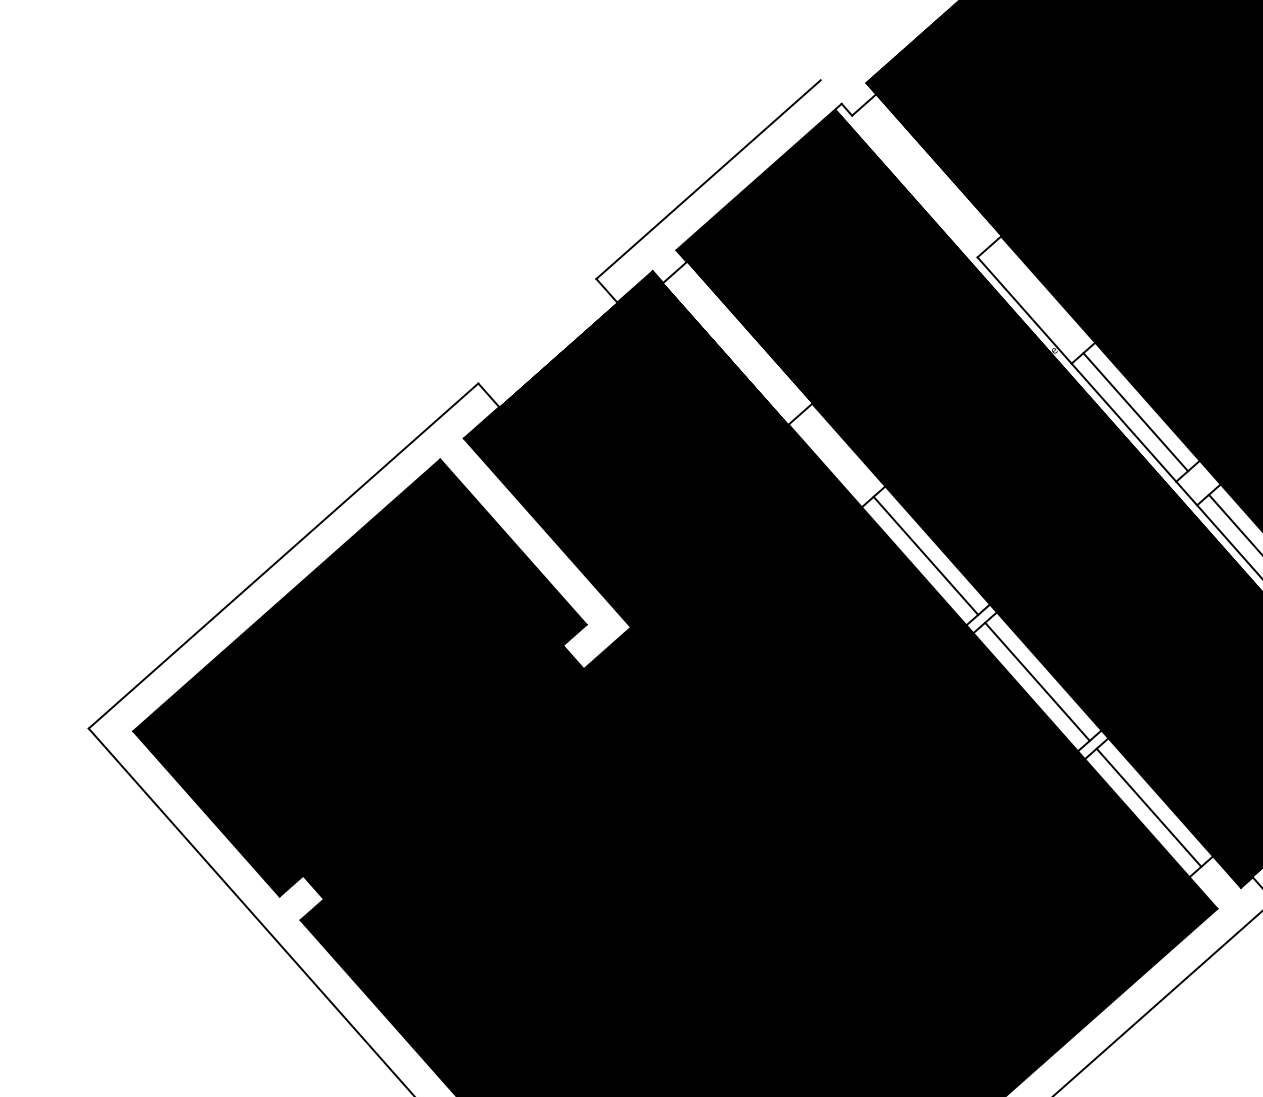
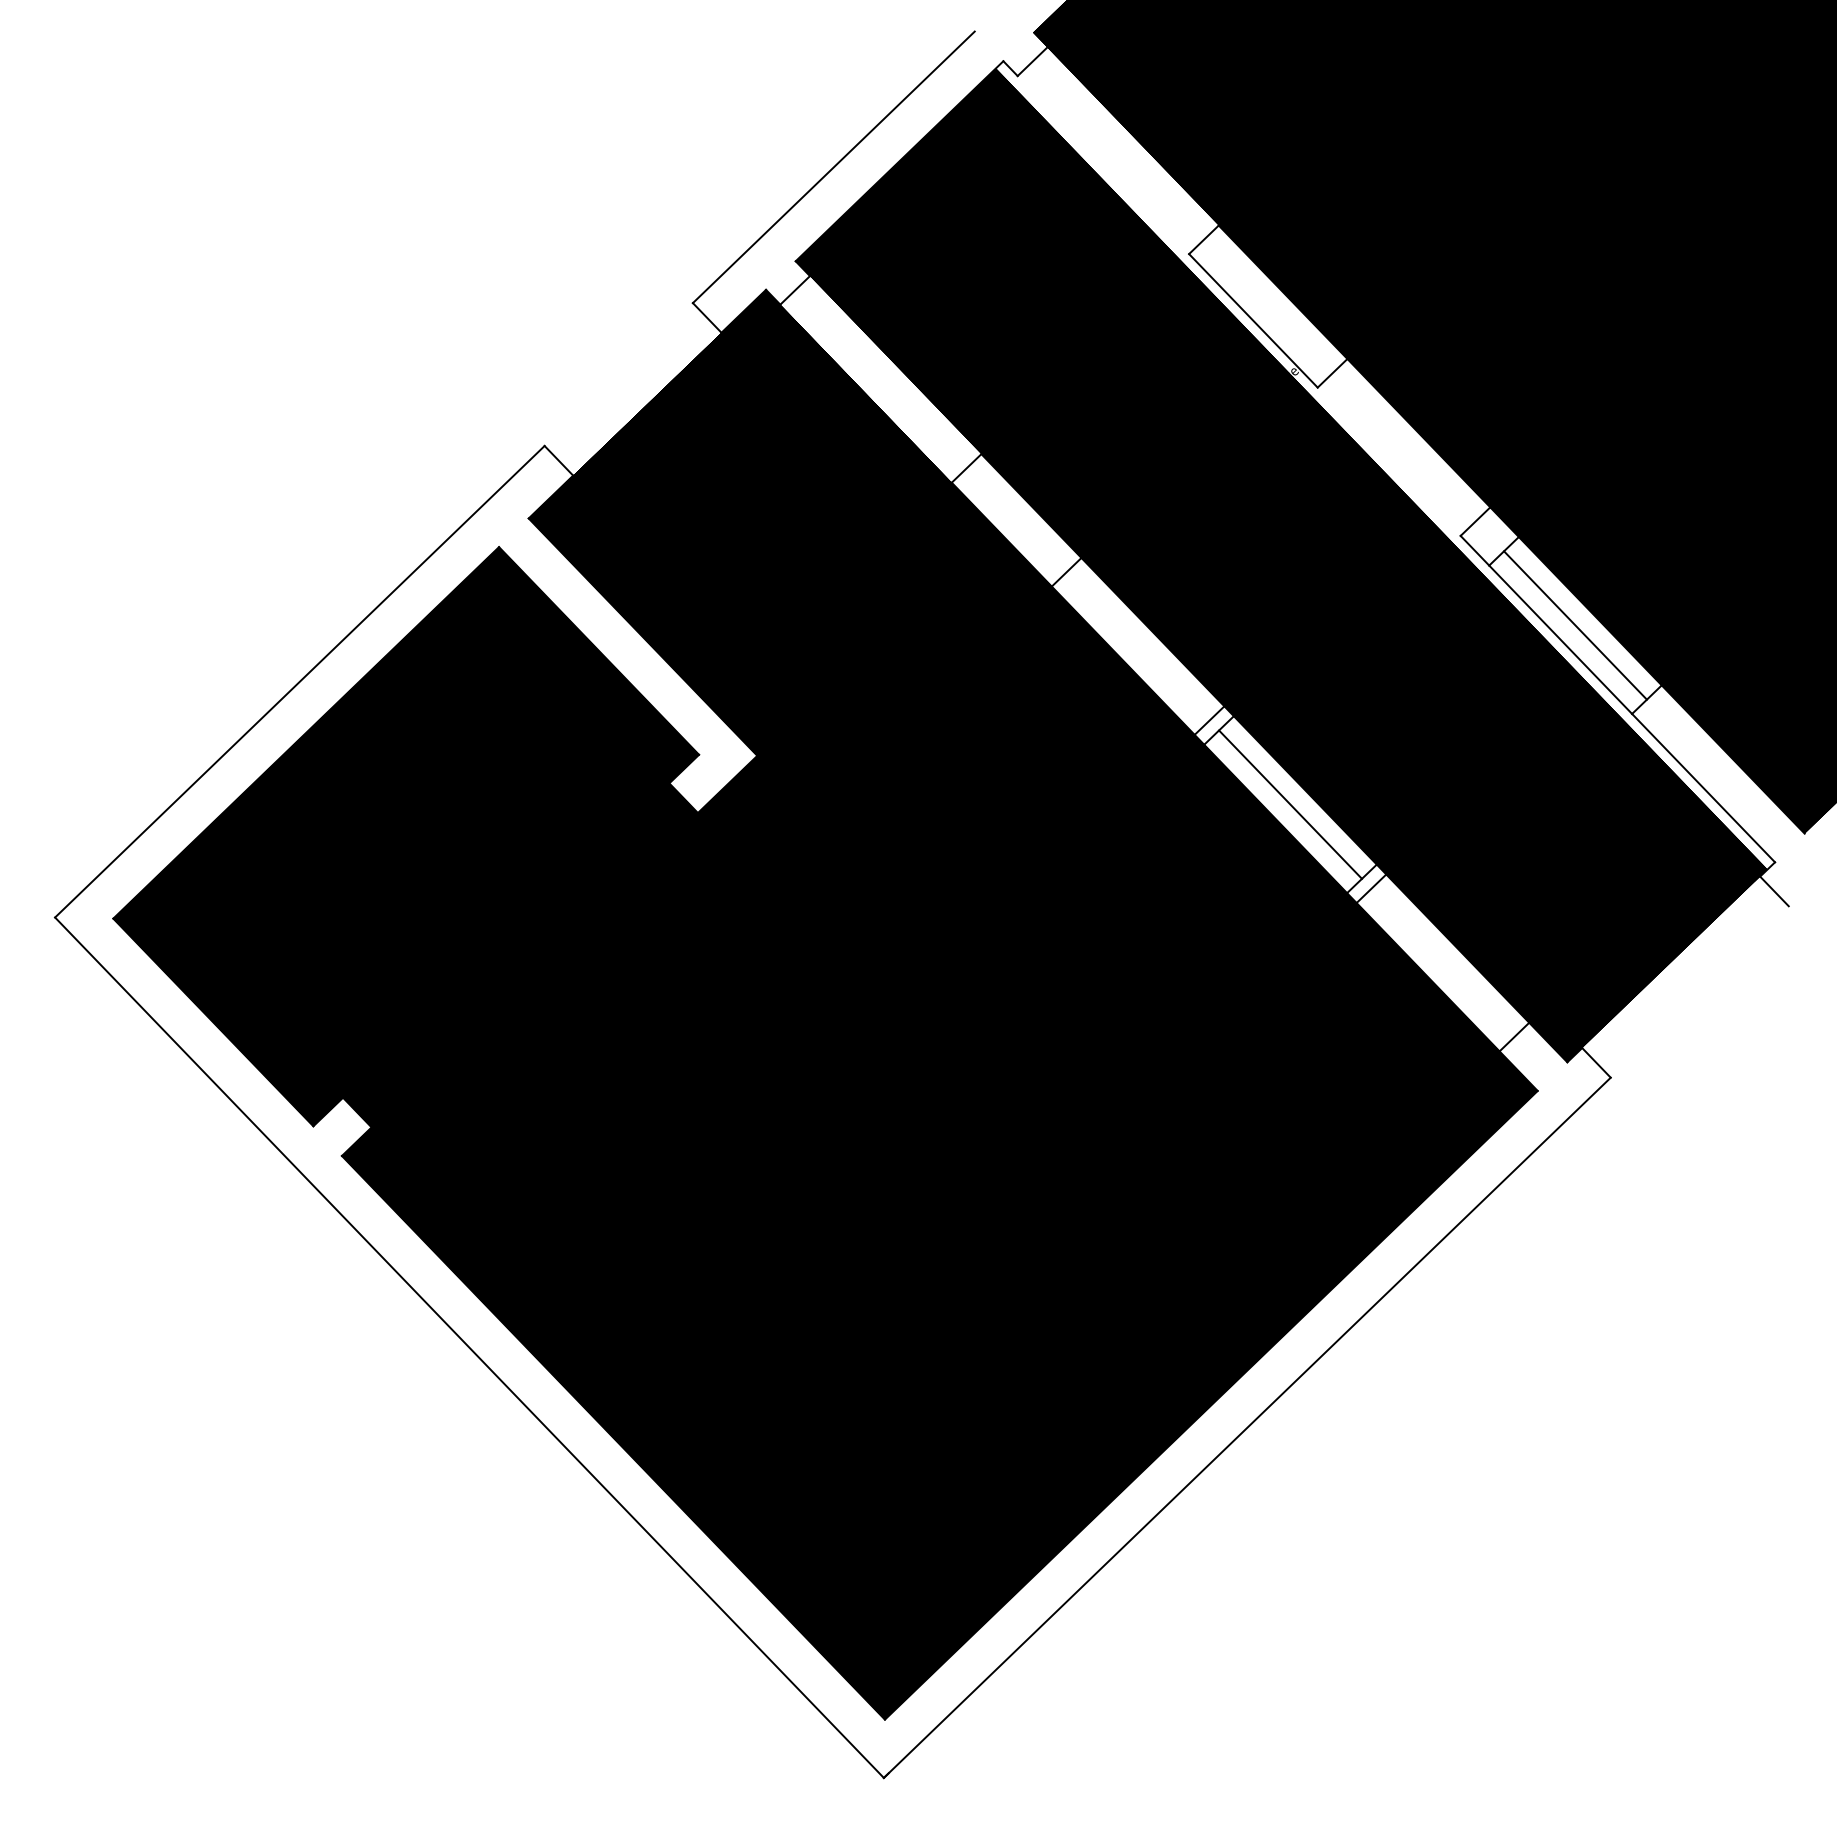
line: (1135, 412) -> (1403, 447), removed
line: (1123, 422) -> (1388, 461), removed
line: (925, 555) -> (1137, 646), removed
line: (1148, 807) -> (1442, 962), removed

